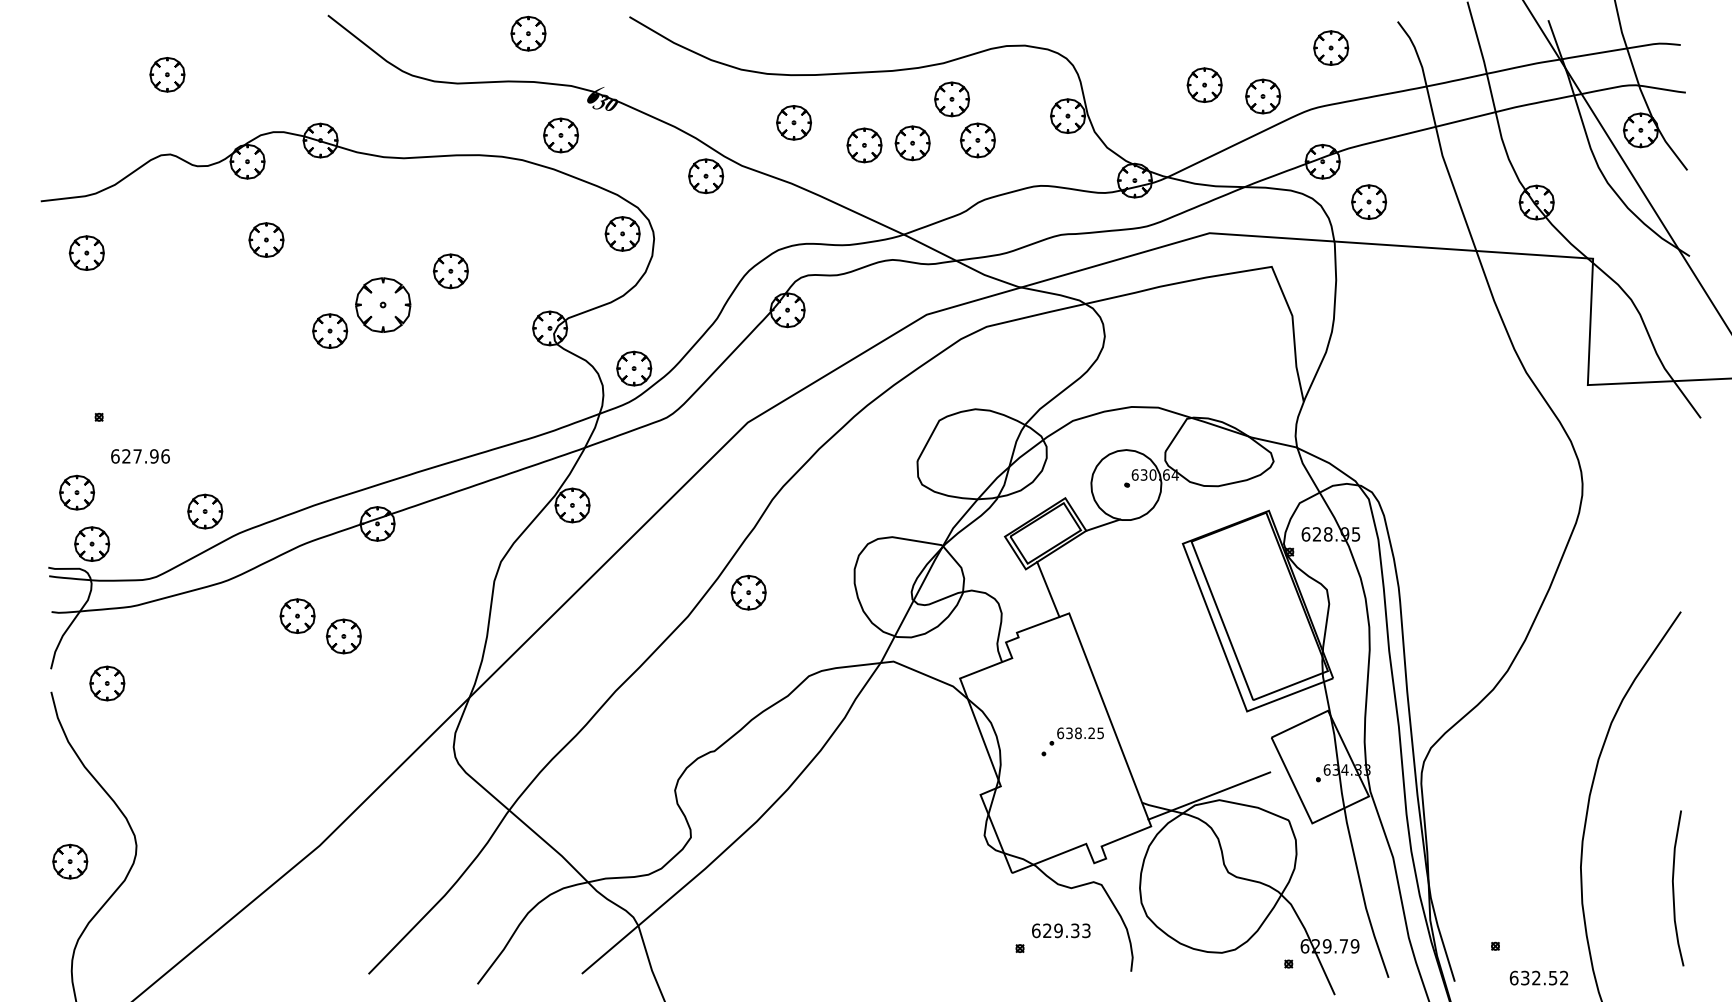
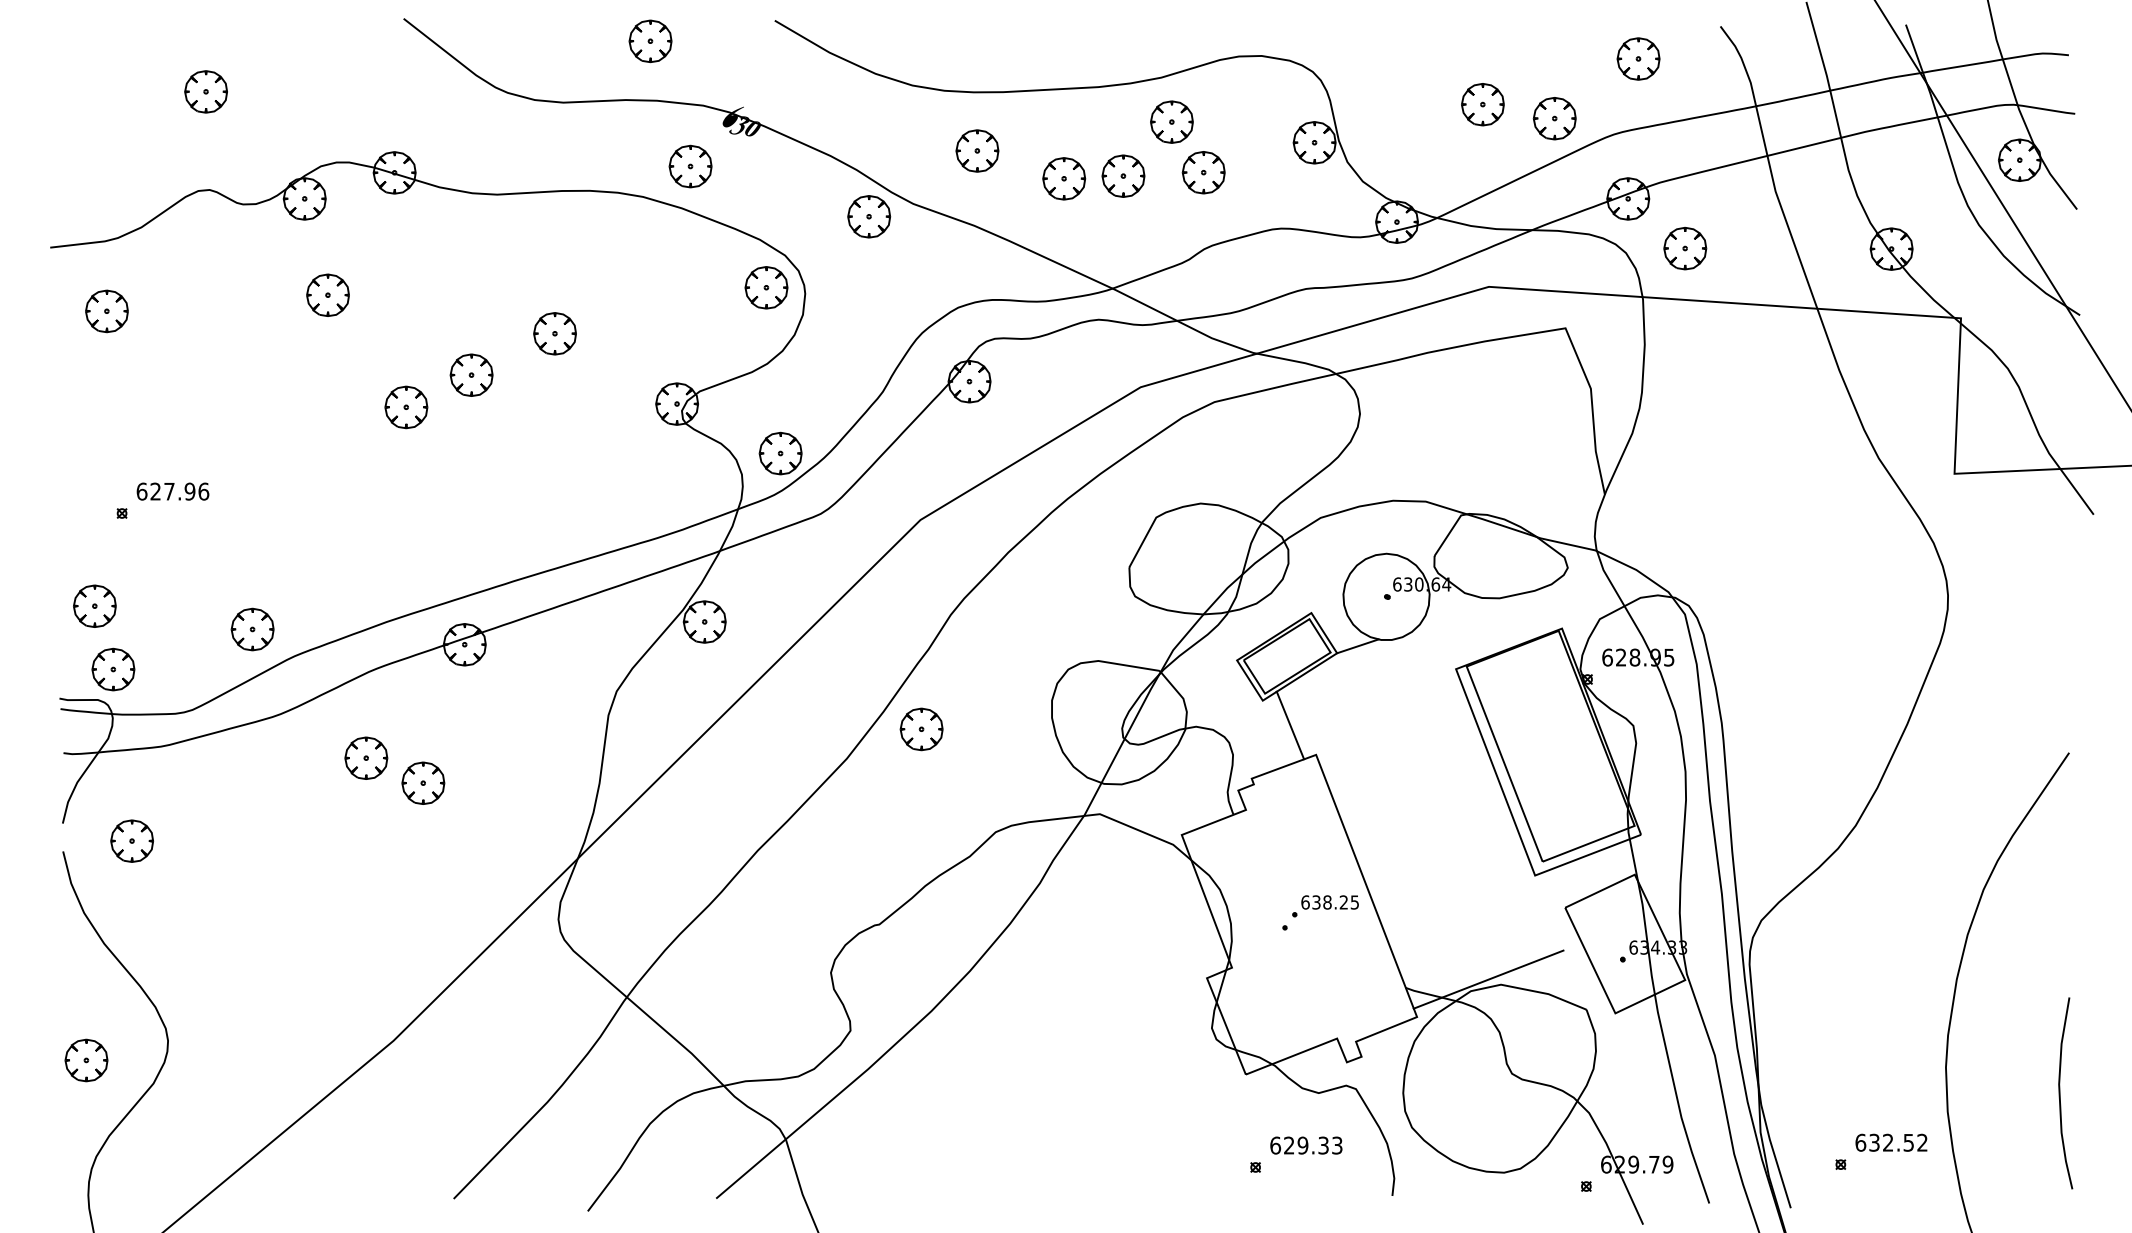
part: (383, 304) -> (471, 374), size x0.62
text: (140, 456) -> (172, 491), moved
text: (1539, 977) -> (1891, 1142), moved

